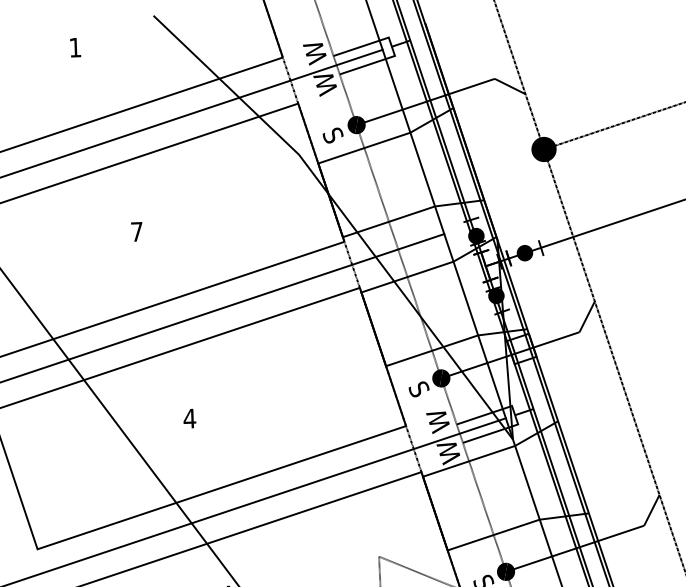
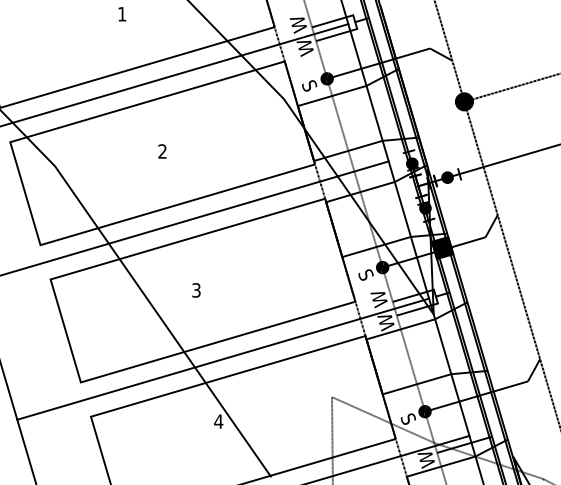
text: (136, 231) -> (162, 151), 7 -> 2
fill: (521, 349) -> (442, 248), added
text: (189, 418) -> (196, 290), 4 -> 3

